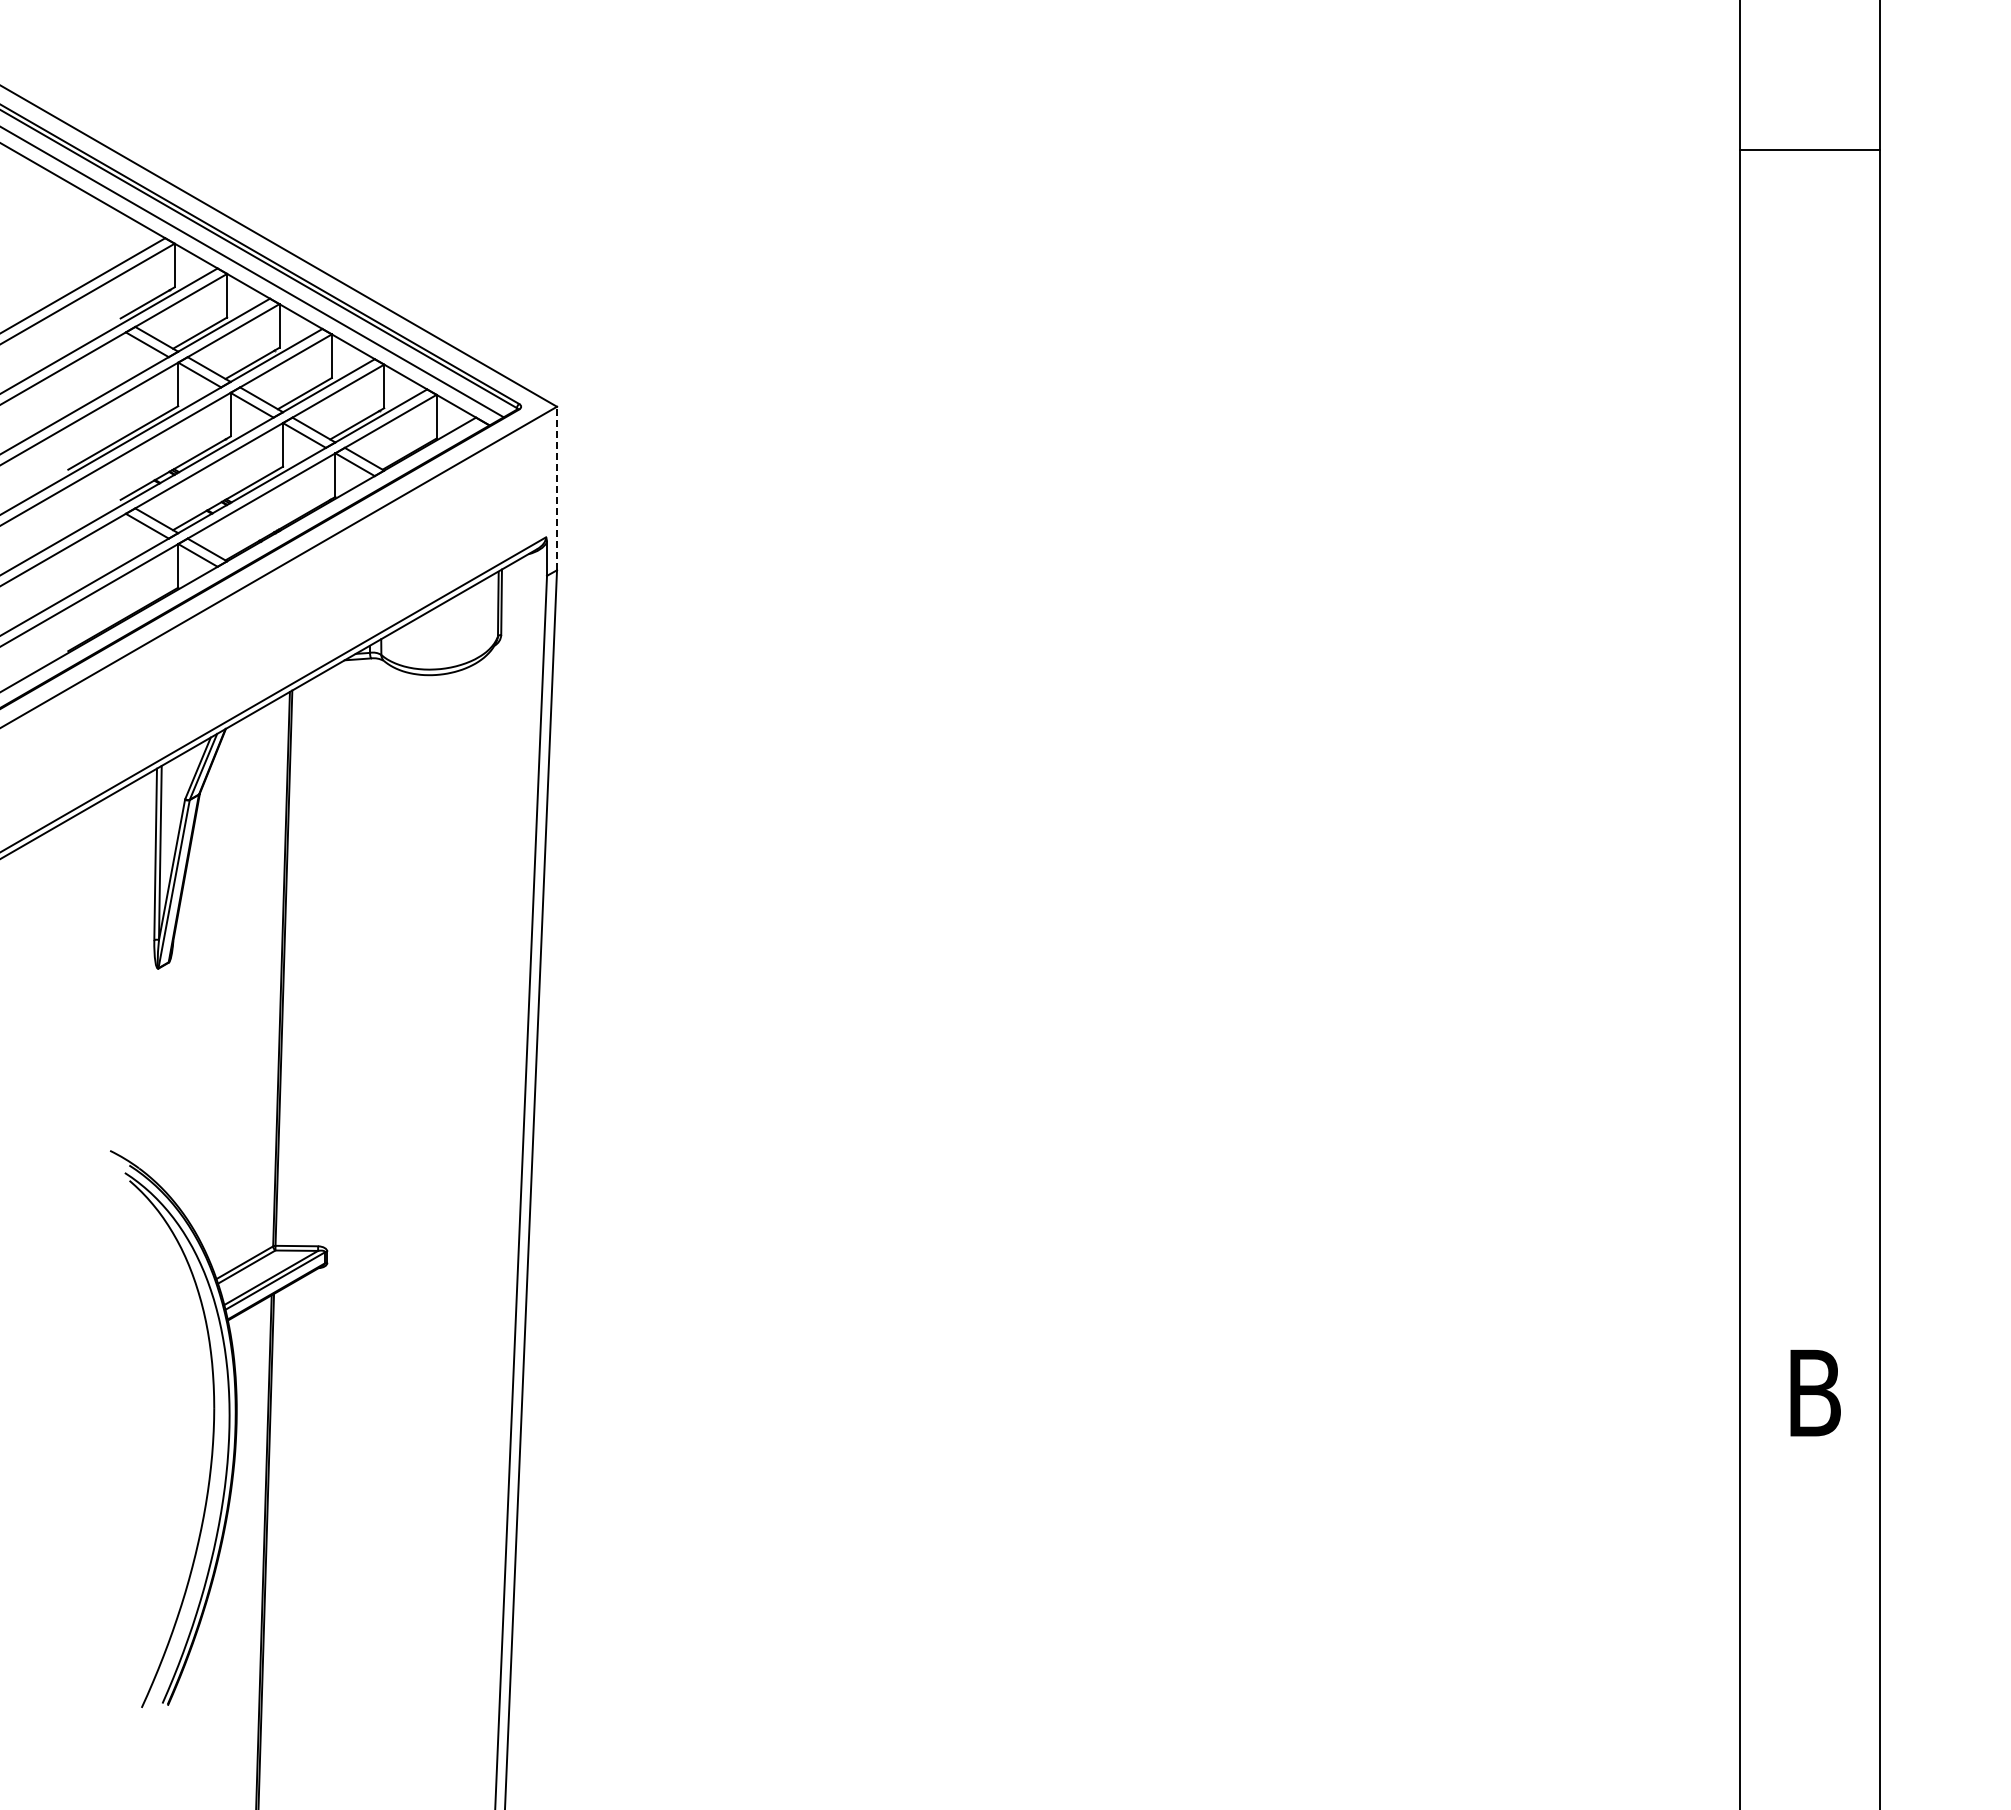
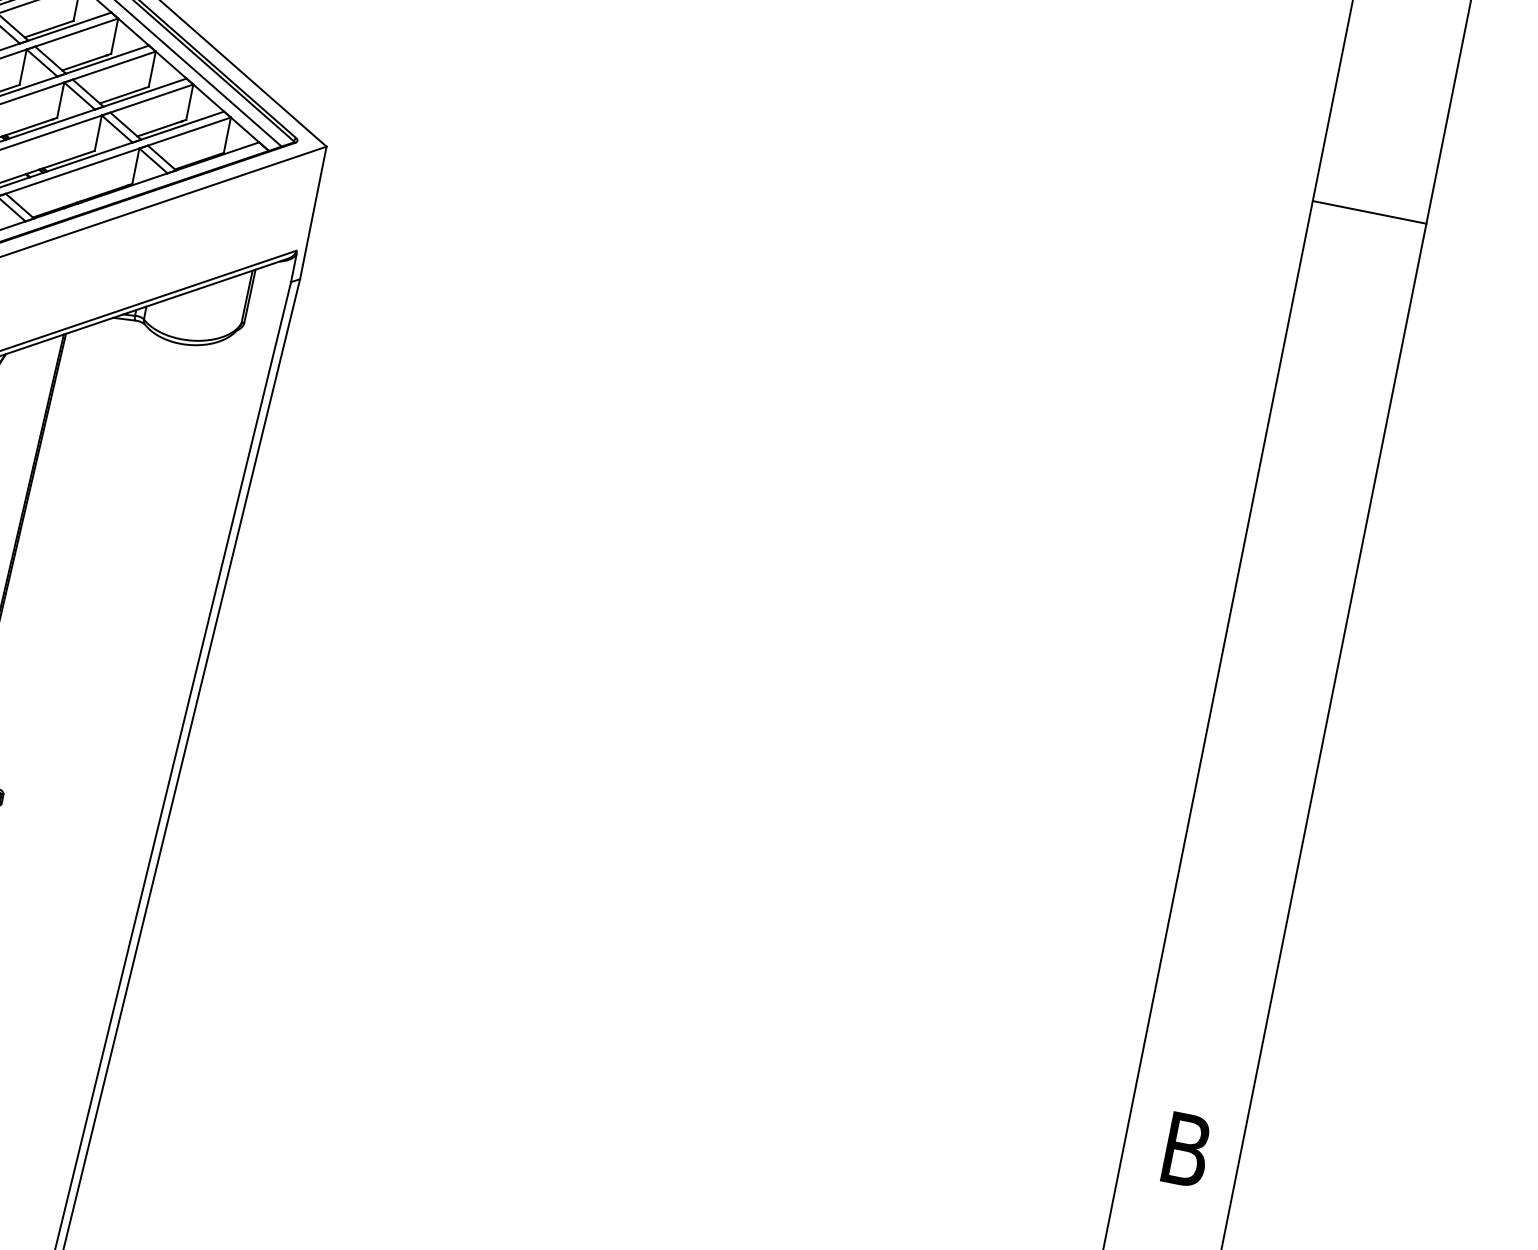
line: (1809, 149) -> (1369, 212), moved
line: (557, 488) -> (313, 213), dashed -> solid

